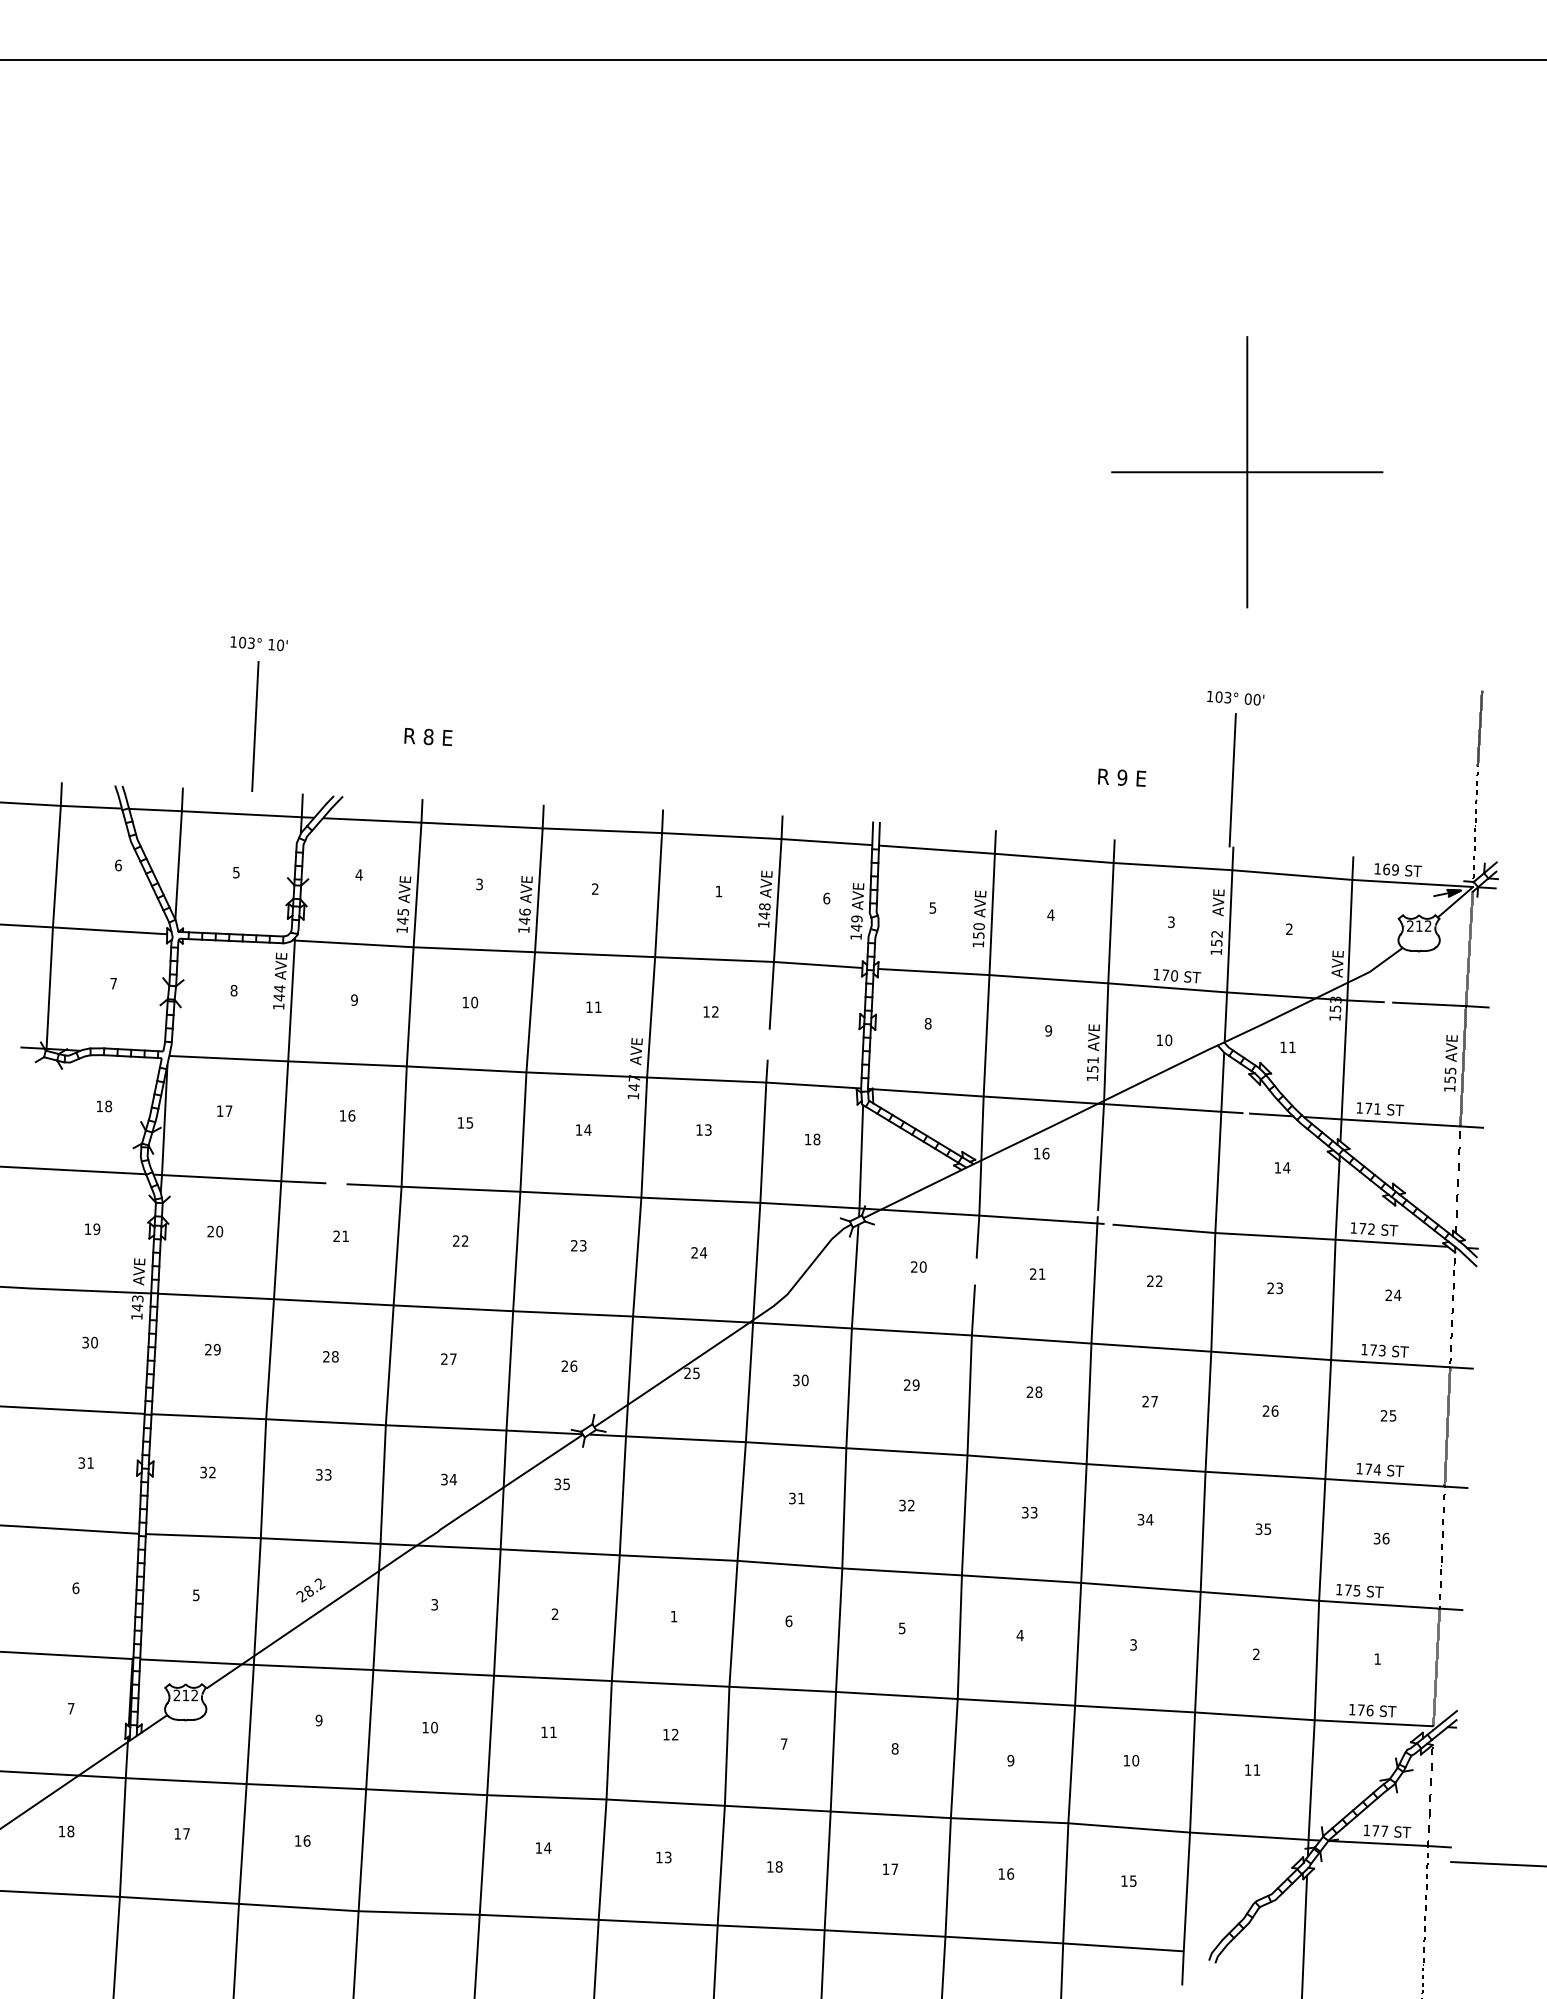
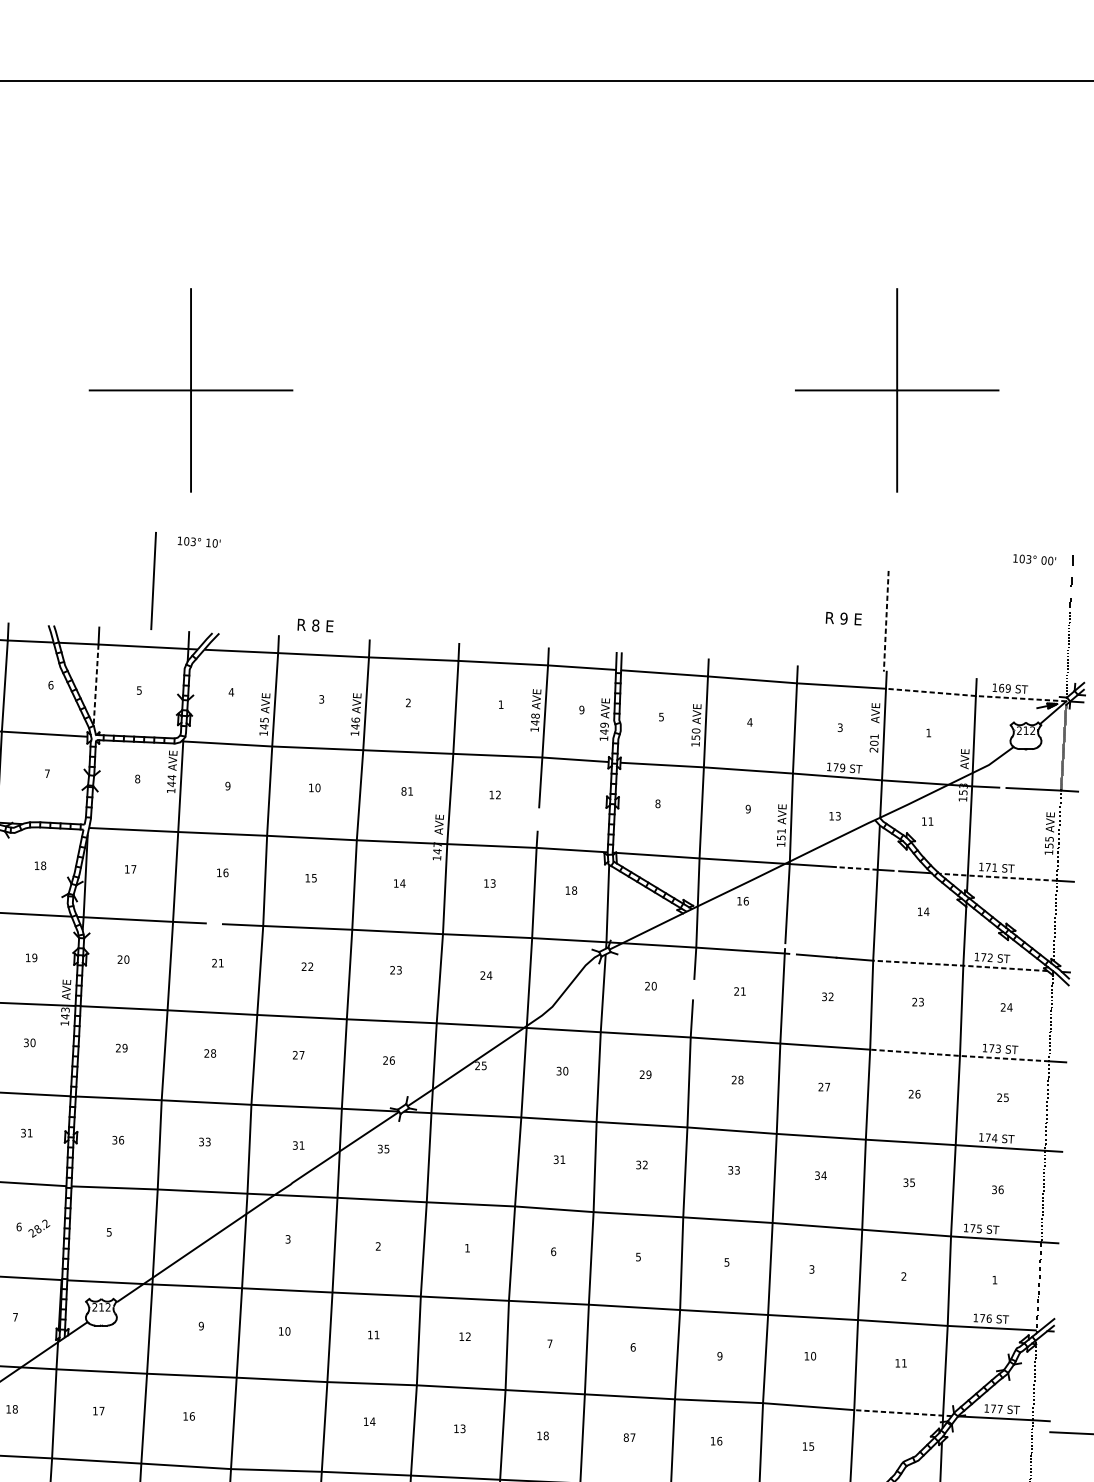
part: (305, 472) -> (191, 390), added
text: (258, 643) -> (198, 542), moved
text: (1235, 697) -> (1034, 559), moved
text: (428, 736) -> (315, 625), moved
text: (1122, 777) -> (844, 618), moved
line: (1232, 780) -> (886, 621), solid -> dashed
line: (178, 865) -> (96, 685), solid -> dashed
line: (1352, 879) -> (976, 695), solid -> dashed
text: (826, 898) -> (581, 709), 6 -> 9
text: (1289, 928) -> (928, 732), 2 -> 1
text: (1216, 943) -> (874, 743), 152 -> 201
text: (1174, 975) -> (842, 767), 170 -> 179
text: (589, 1007) -> (404, 791), 11 -> 81
text: (1168, 1040) -> (838, 816), 10 -> 13
line: (1193, 1109) -> (856, 868), solid -> dashed
line: (1381, 1121) -> (997, 877), solid -> dashed
line: (1331, 1239) -> (960, 965), solid -> dashed
text: (1150, 1281) -> (824, 997), 22 -> 32
line: (1331, 1360) -> (960, 1056), solid -> dashed
text: (212, 1472) -> (121, 1140), 32 -> 36
text: (452, 1479) -> (301, 1145), 34 -> 31
text: (310, 1590) -> (39, 1228), moved
text: (1019, 1635) -> (726, 1262), 4 -> 5
text: (894, 1748) -> (632, 1347), 8 -> 6
line: (1255, 1836) -> (903, 1413), solid -> dashed
text: (885, 1869) -> (625, 1437), 17 -> 87

